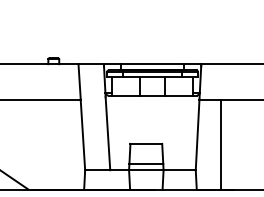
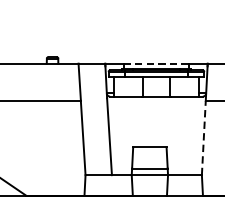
line: (153, 64) -> (157, 63), solid -> dashed
line: (197, 134) -> (203, 137), solid -> dashed

